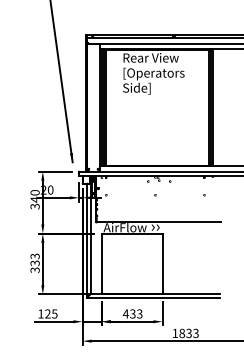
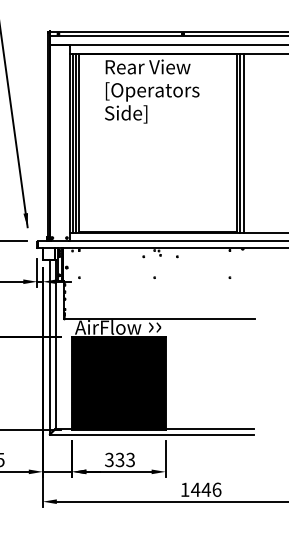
hatch: (131, 263) -> (117, 382), added
text: (125, 313) -> (108, 459), 433 -> 333
text: (188, 333) -> (205, 489), 1833 -> 1446

